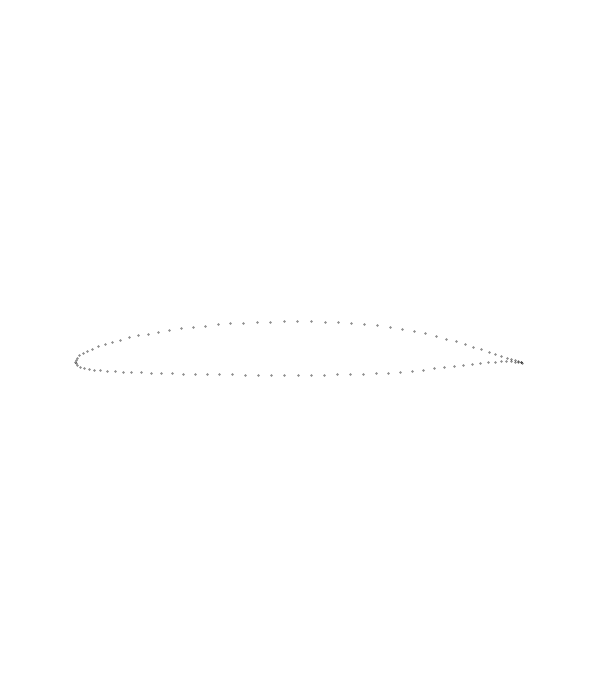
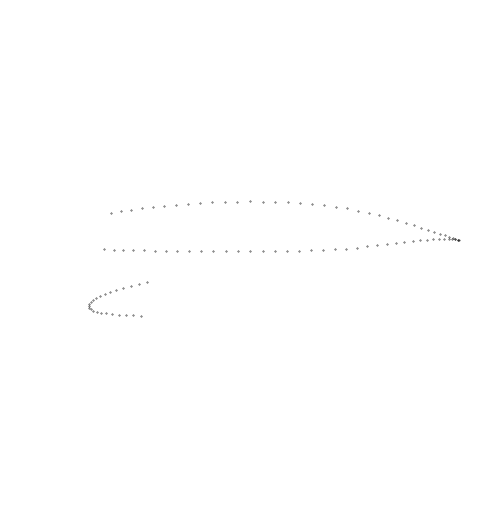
part: (105, 345) -> (117, 291), moved

